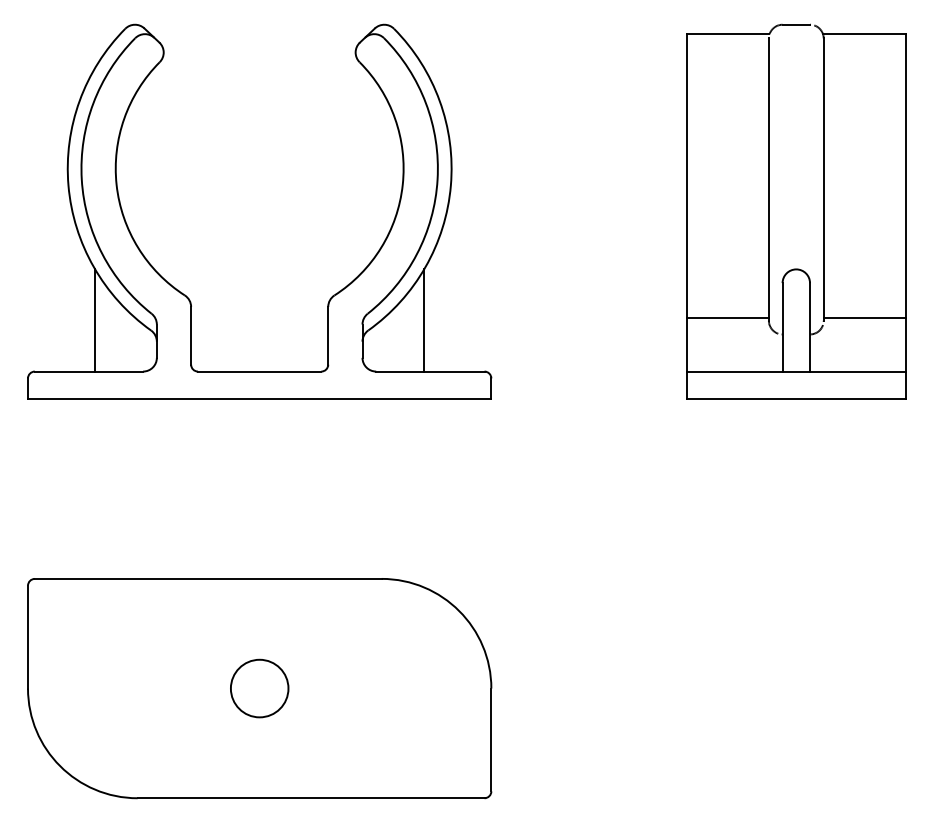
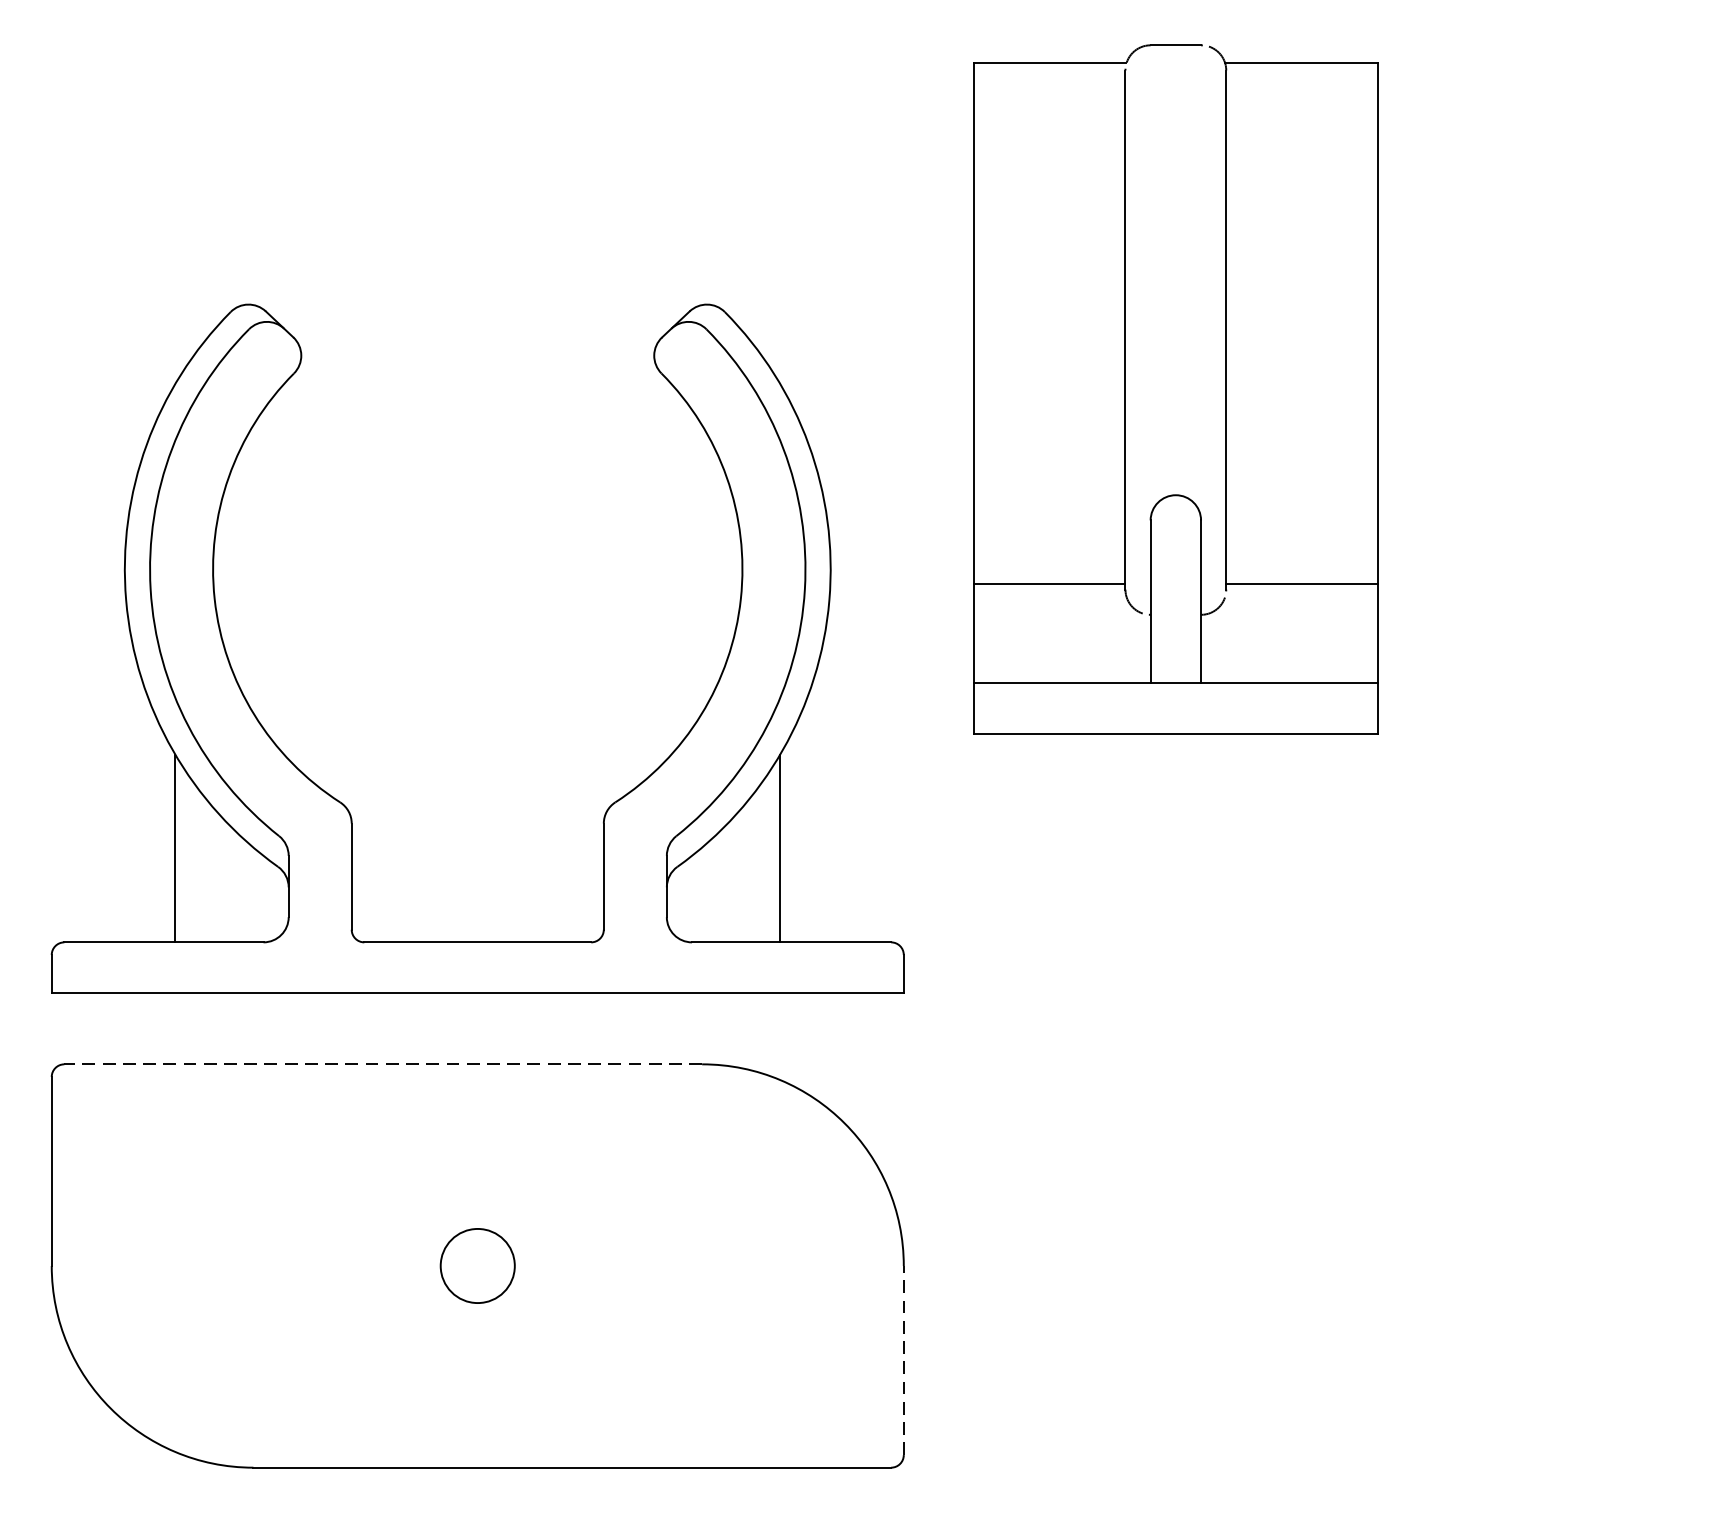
part: (769, 211) -> (1126, 388), moved
part: (185, 294) -> (341, 800), moved
line: (207, 578) -> (381, 1063), solid -> dashed
circle: (259, 688) -> (477, 1265), size x0.7
line: (491, 739) -> (904, 1359), solid -> dashed

